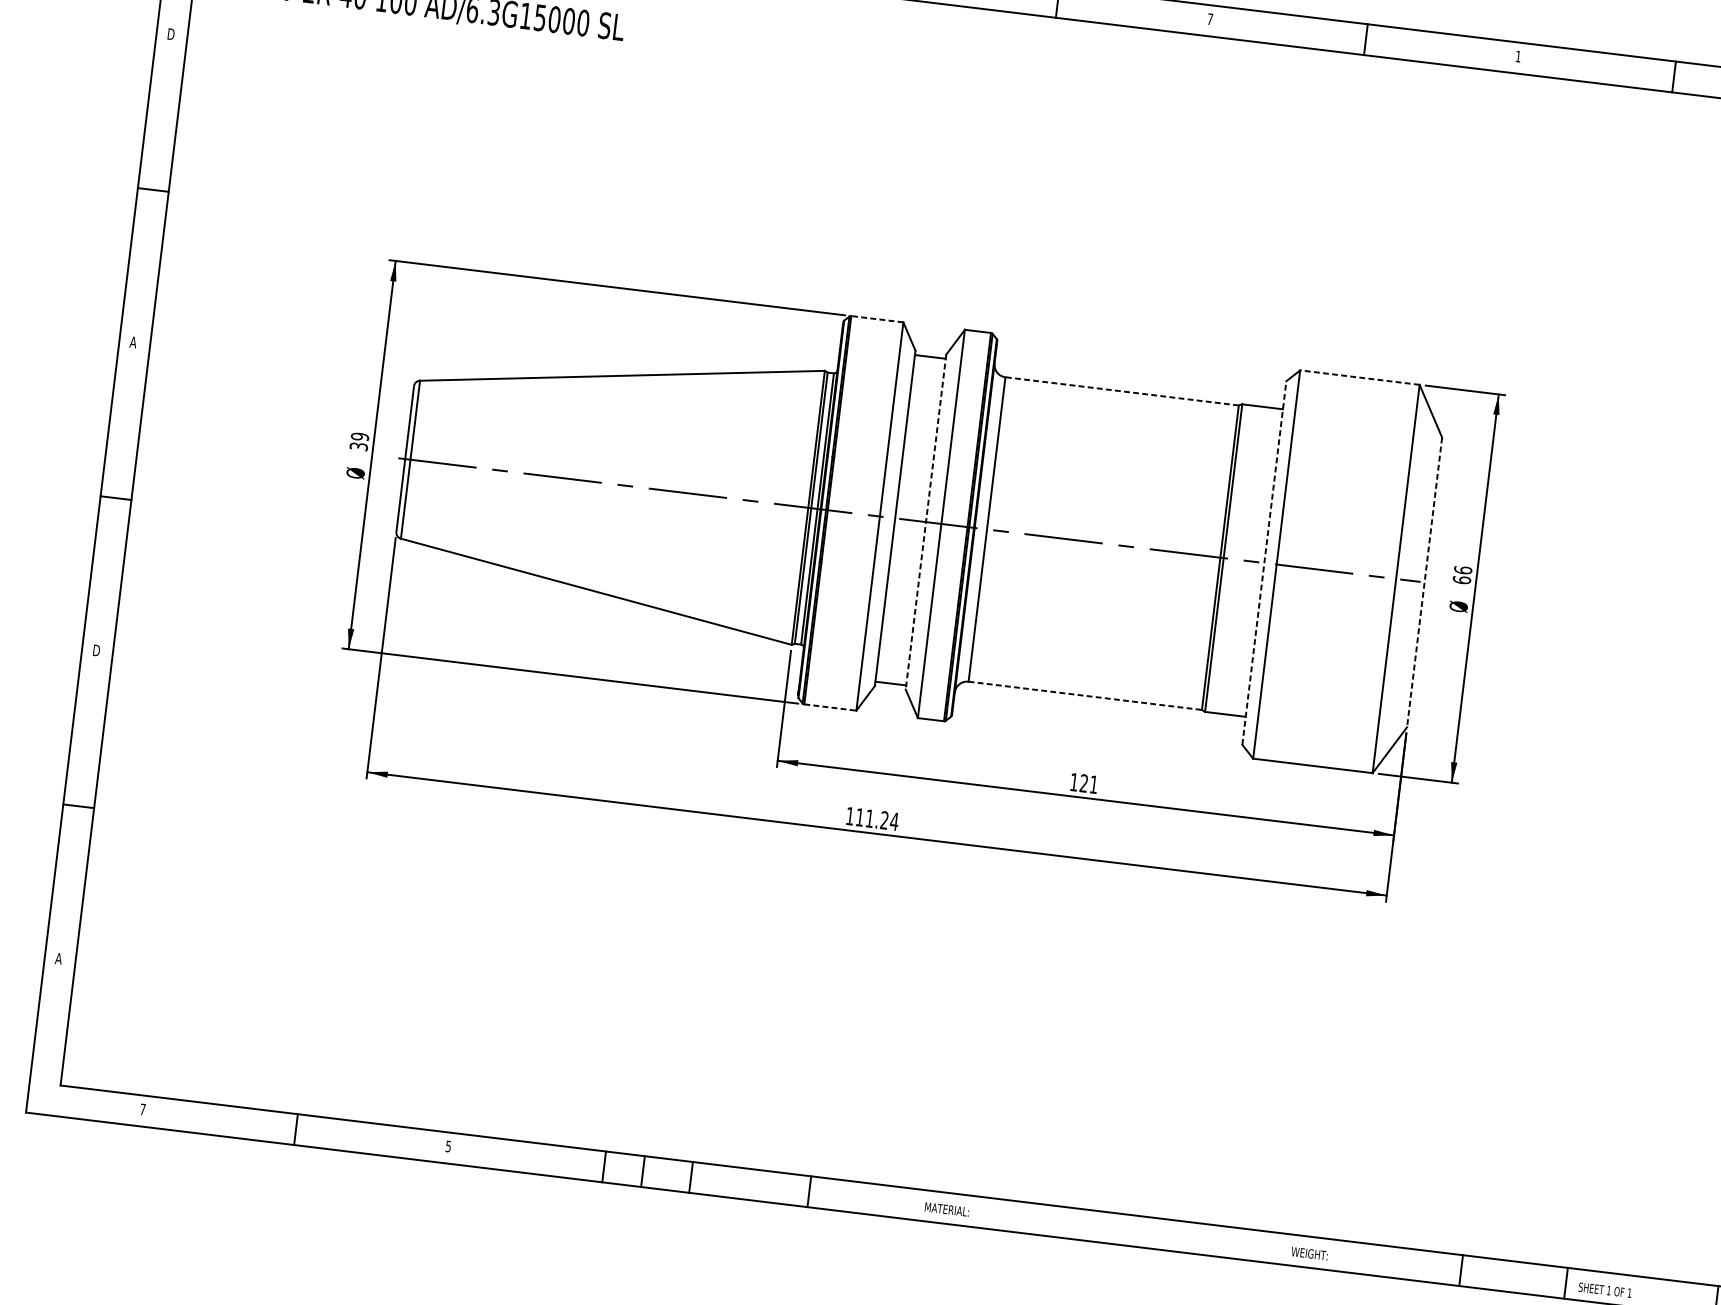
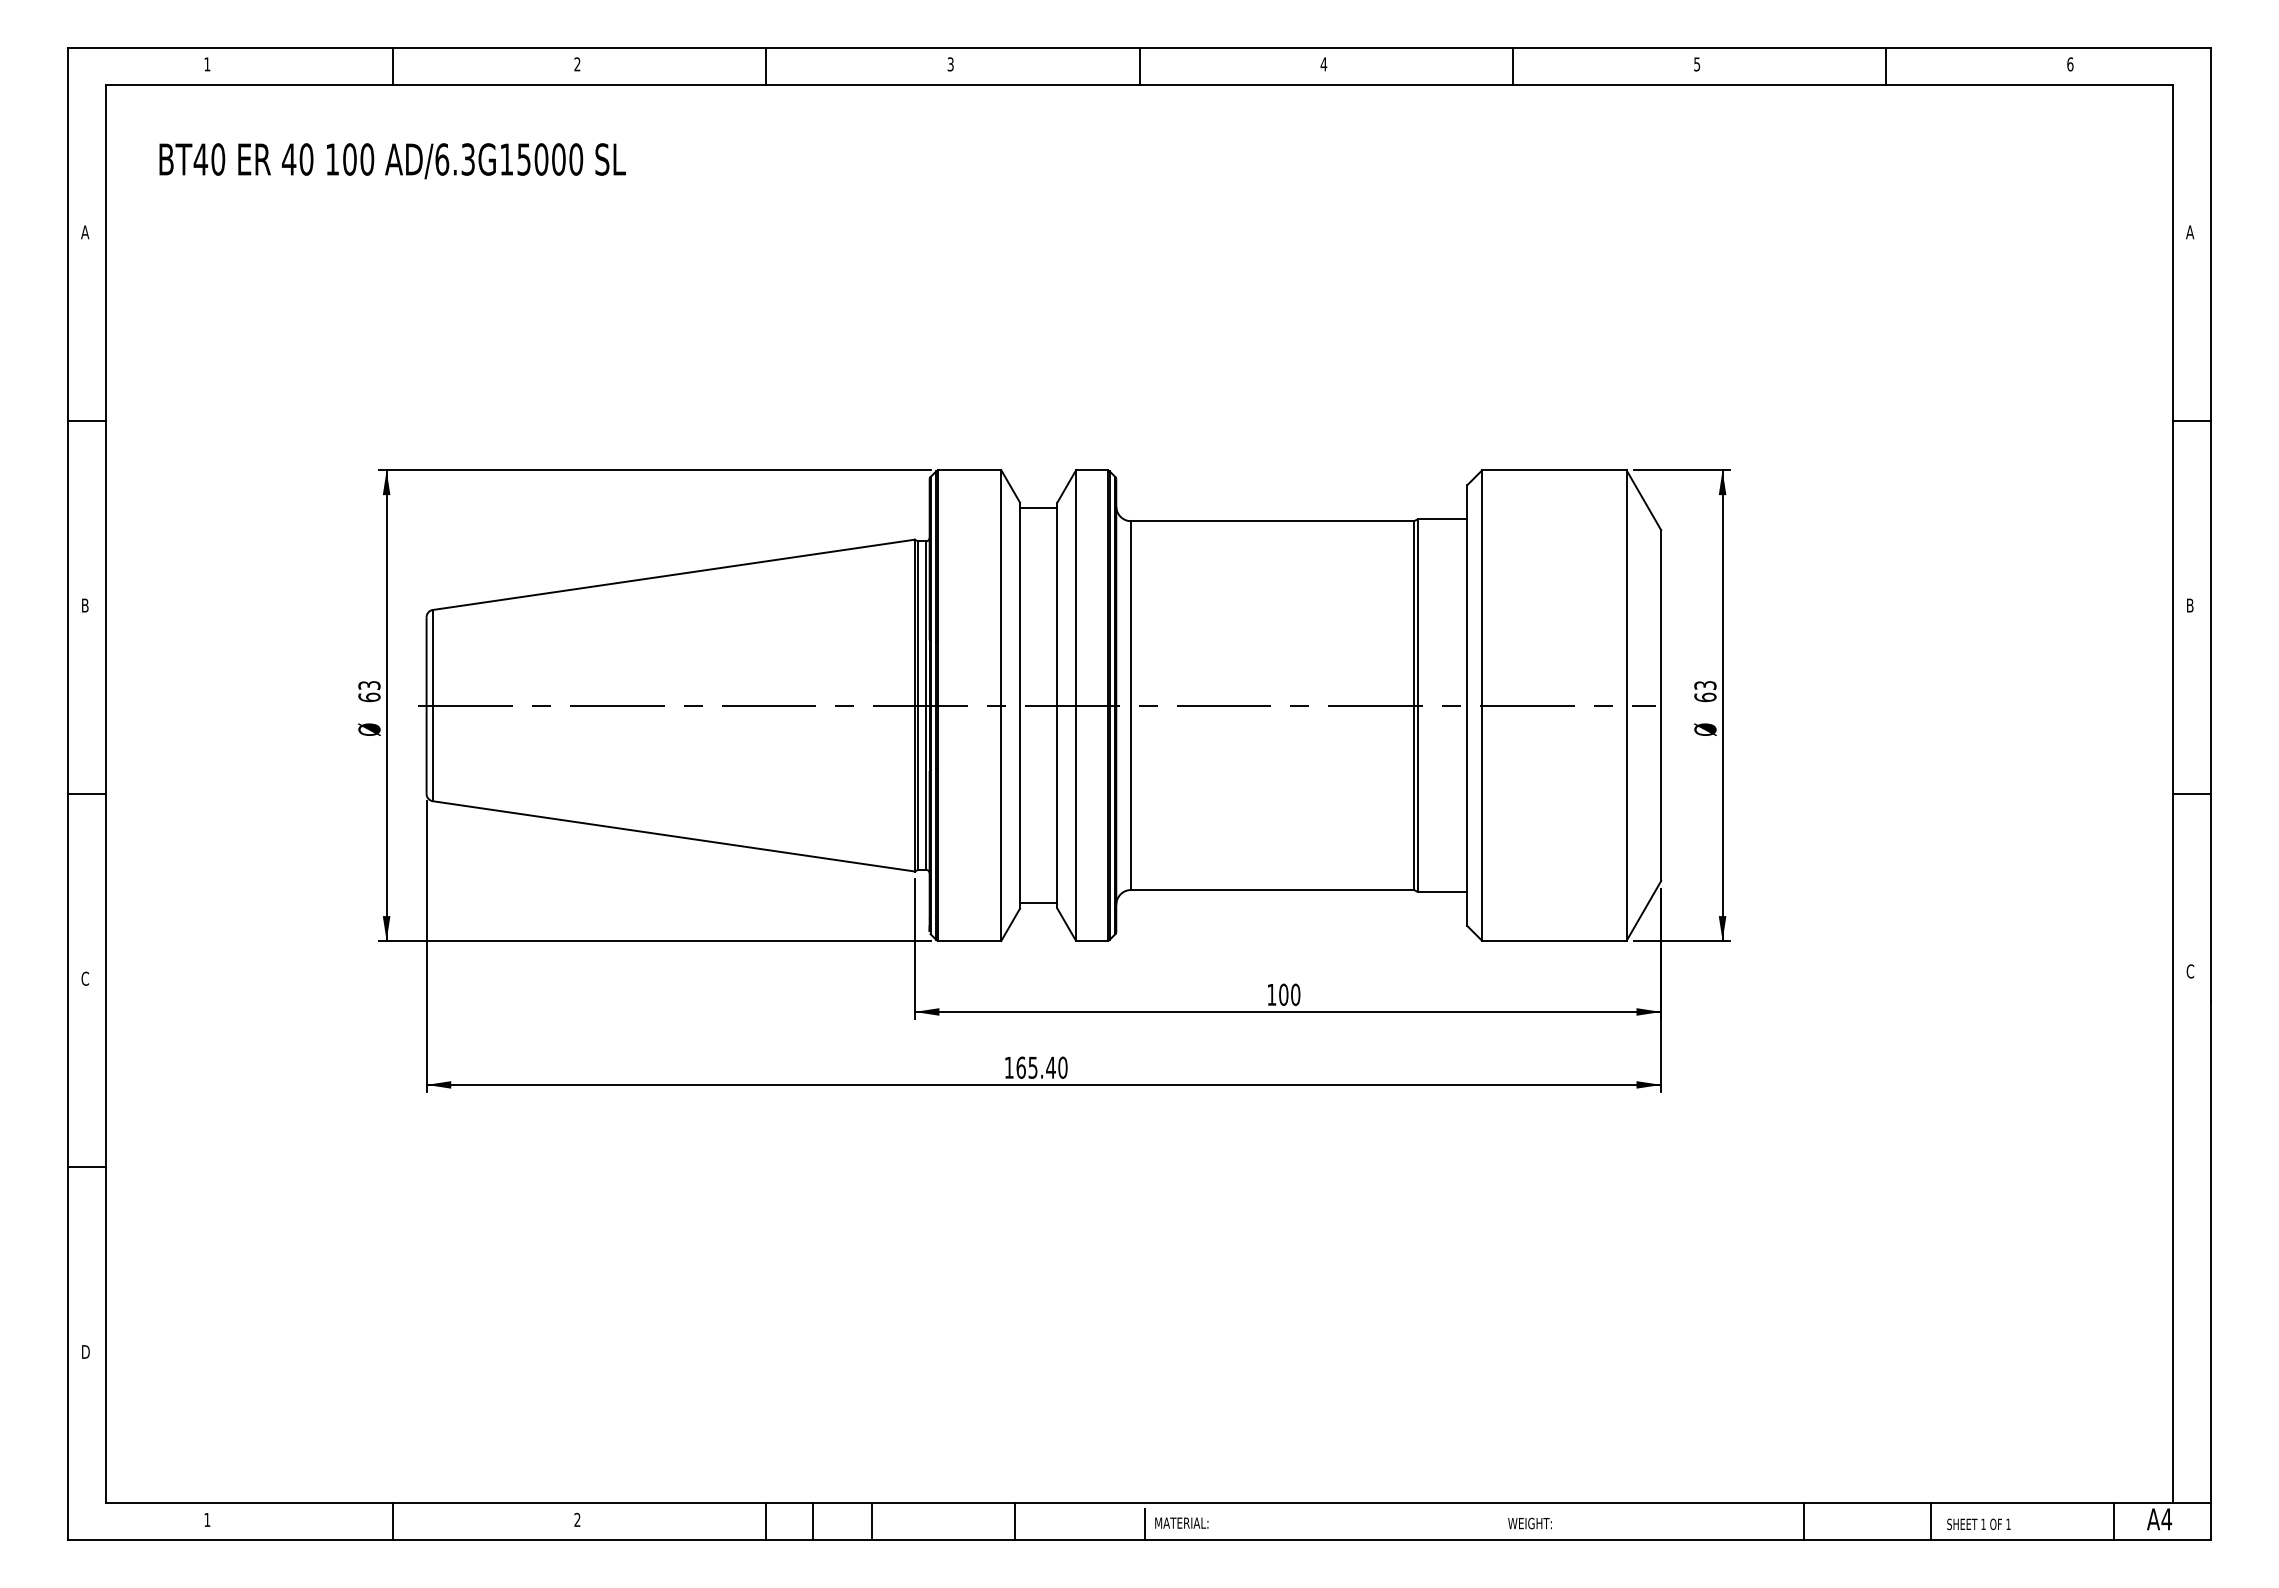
text: (1209, 19) -> (1323, 64), 7 -> 4
text: (170, 34) -> (85, 232), D -> A
text: (1518, 56) -> (1697, 64), 1 -> 5
line: (876, 319) -> (969, 470), dashed -> solid
text: (133, 342) -> (85, 605), A -> B
line: (1359, 377) -> (1553, 470), dashed -> solid
line: (1122, 391) -> (1272, 521), dashed -> solid
text: (359, 441) -> (369, 691), 39 -> 63
line: (926, 522) -> (1057, 705), dashed -> solid
line: (1264, 562) -> (1467, 705), dashed -> solid
text: (1463, 570) -> (1705, 685), 66 -> 63
line: (1424, 583) -> (1661, 706), dashed -> solid
text: (96, 650) -> (85, 978), D -> C
line: (1086, 695) -> (1273, 889), dashed -> solid
line: (830, 707) -> (969, 940), dashed -> solid
text: (1088, 783) -> (1289, 994), 121 -> 100
text: (876, 819) -> (1041, 1067), 111.24 -> 165.40
text: (59, 958) -> (85, 1351), A -> D
text: (143, 1109) -> (207, 1519), 7 -> 1
text: (448, 1146) -> (577, 1519), 5 -> 2
line: (916, 1206) -> (1144, 1524), added
text: (1309, 1253) -> (1529, 1523), moved

